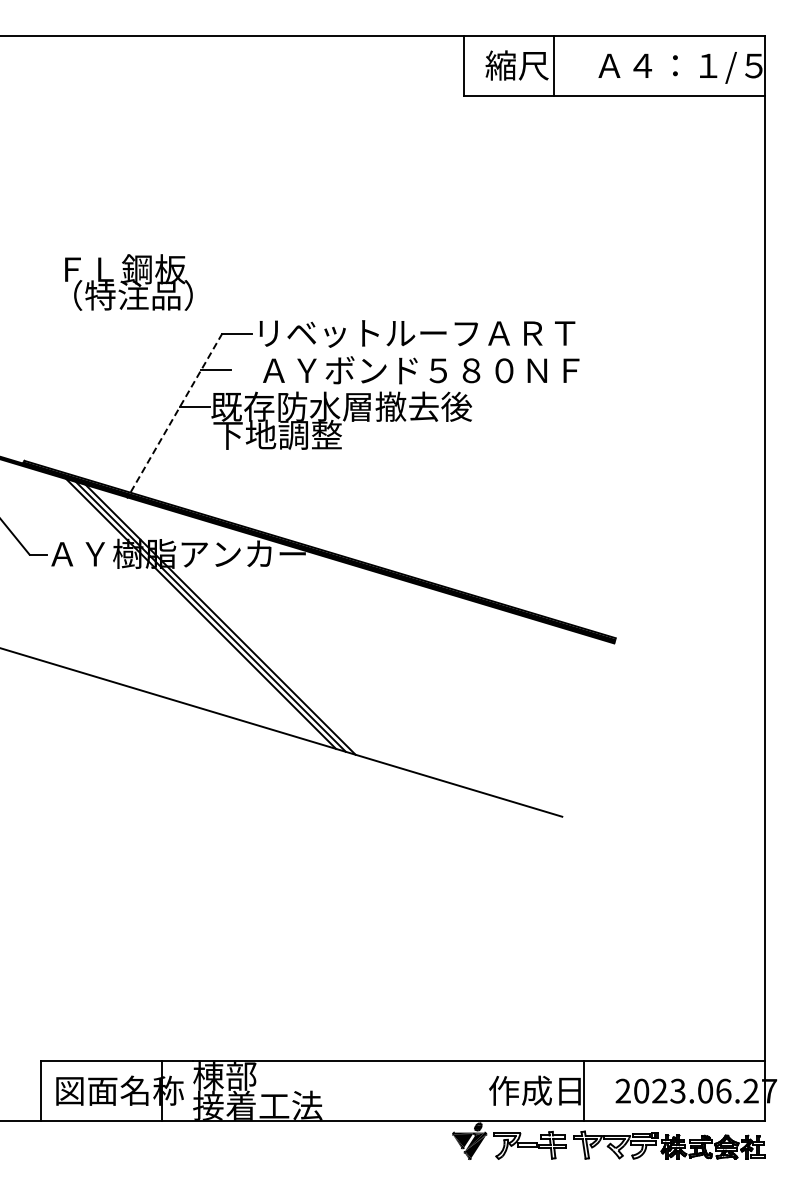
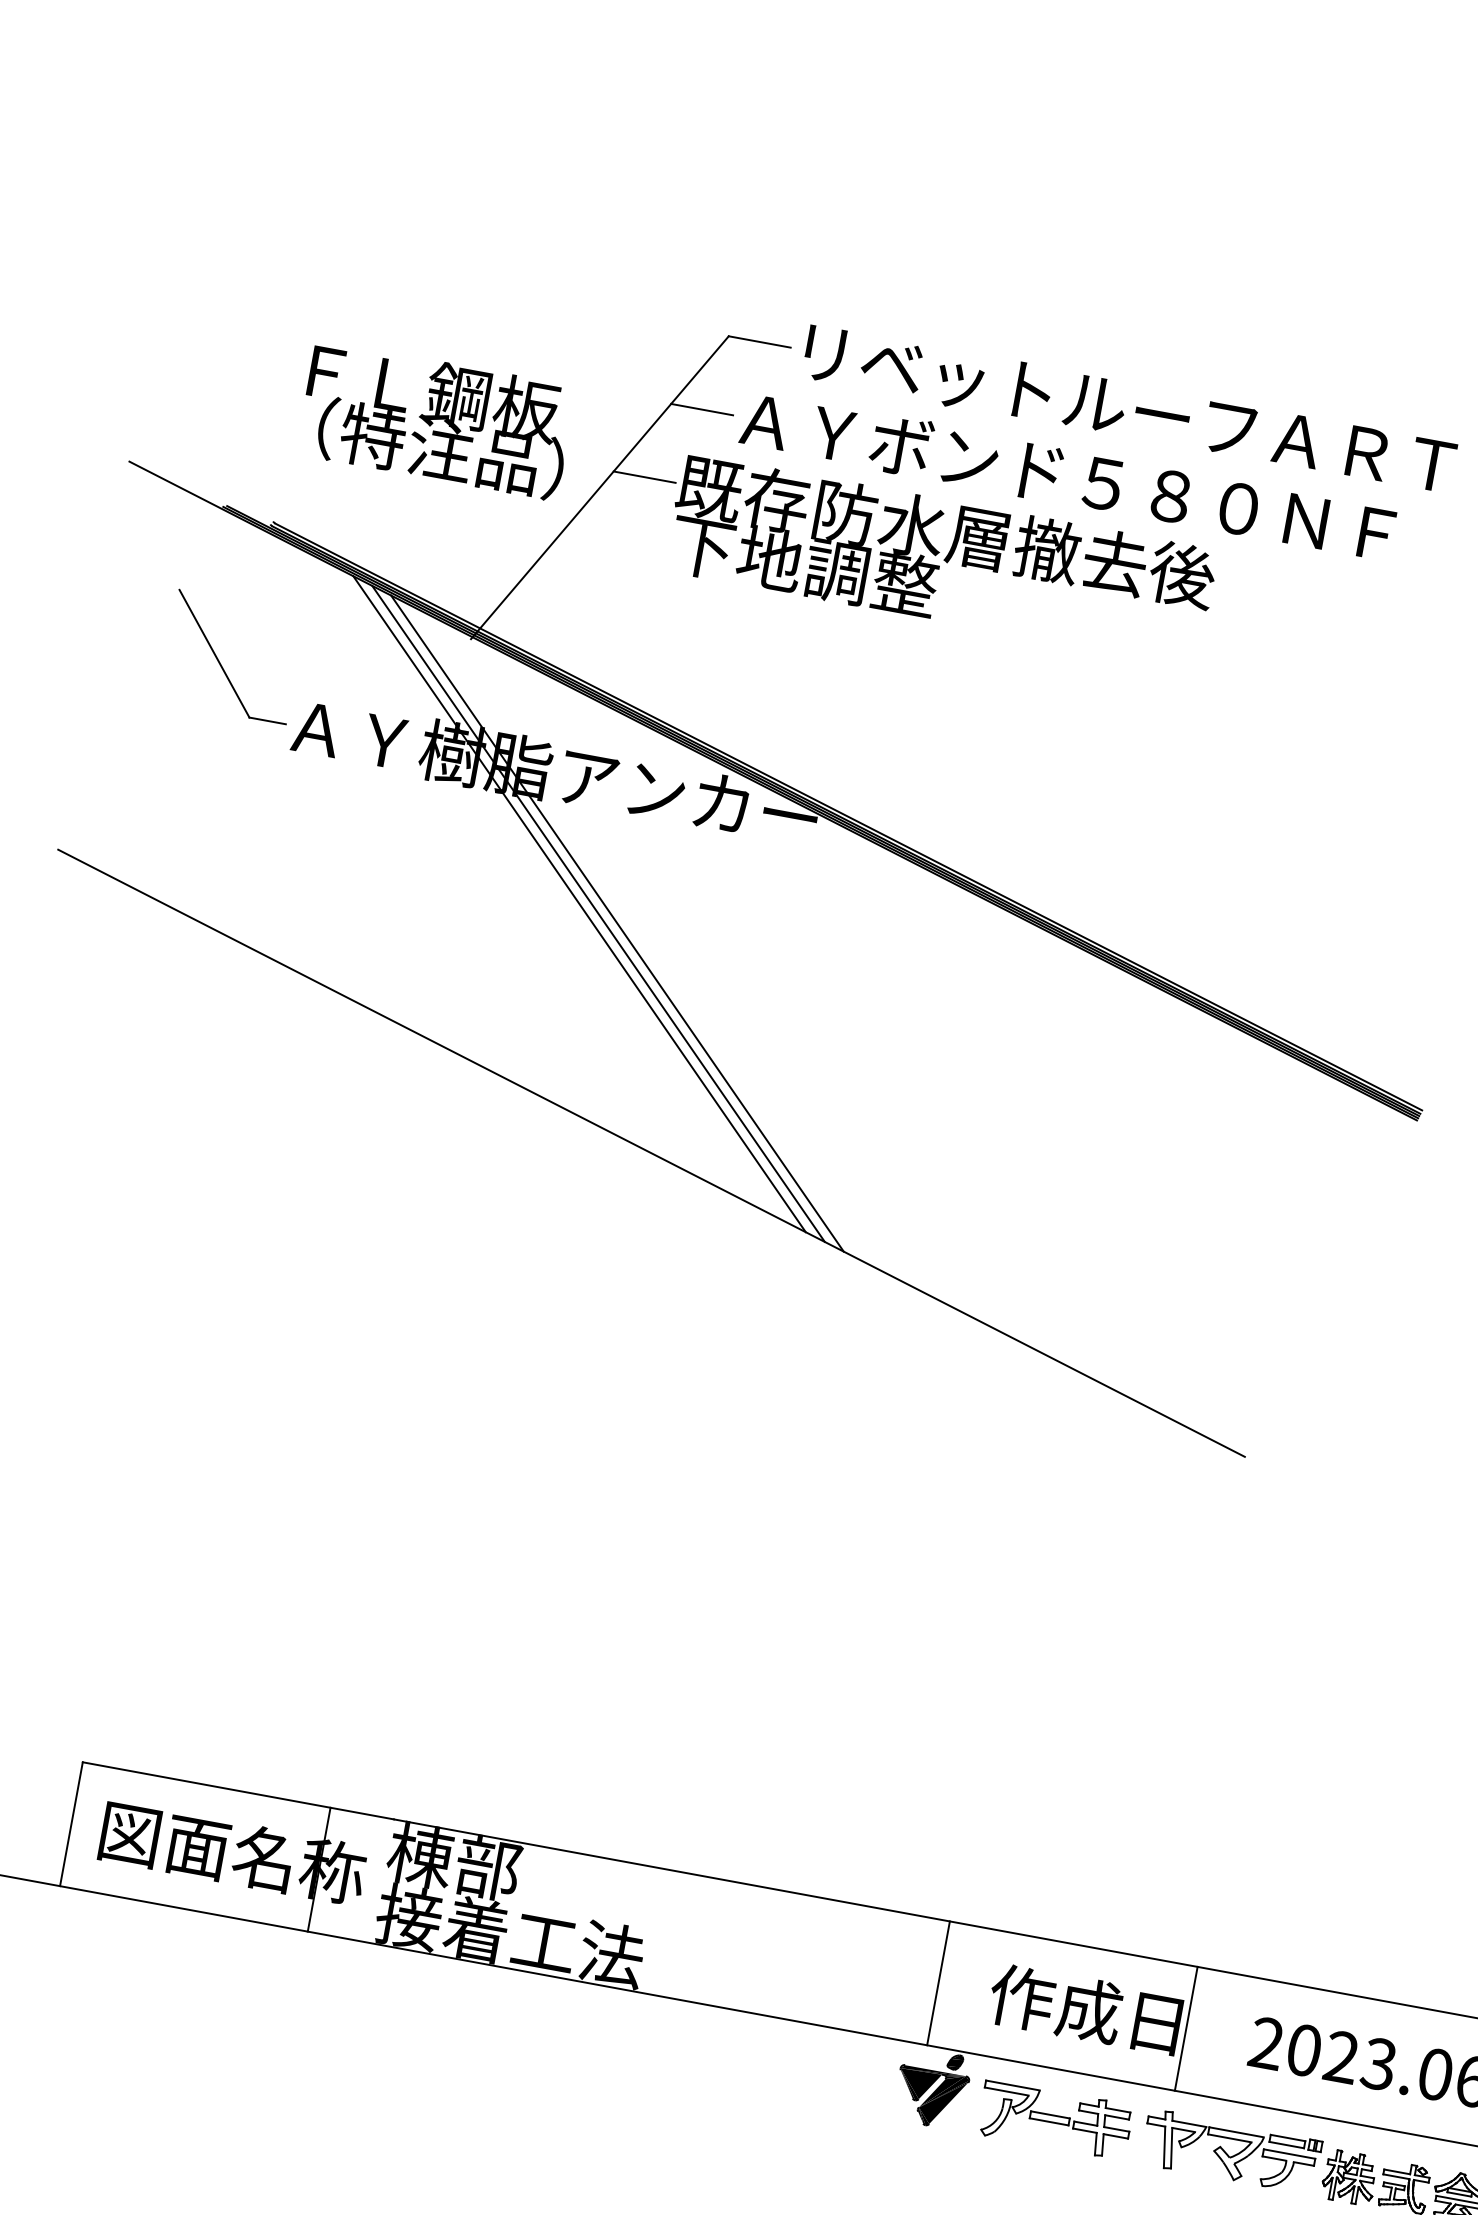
text: (128, 282) -> (435, 420), moved
text: (421, 370) -> (1068, 477), moved
line: (174, 416) -> (599, 488), dashed -> solid
line: (463, 1091) -> (938, 1983), added

